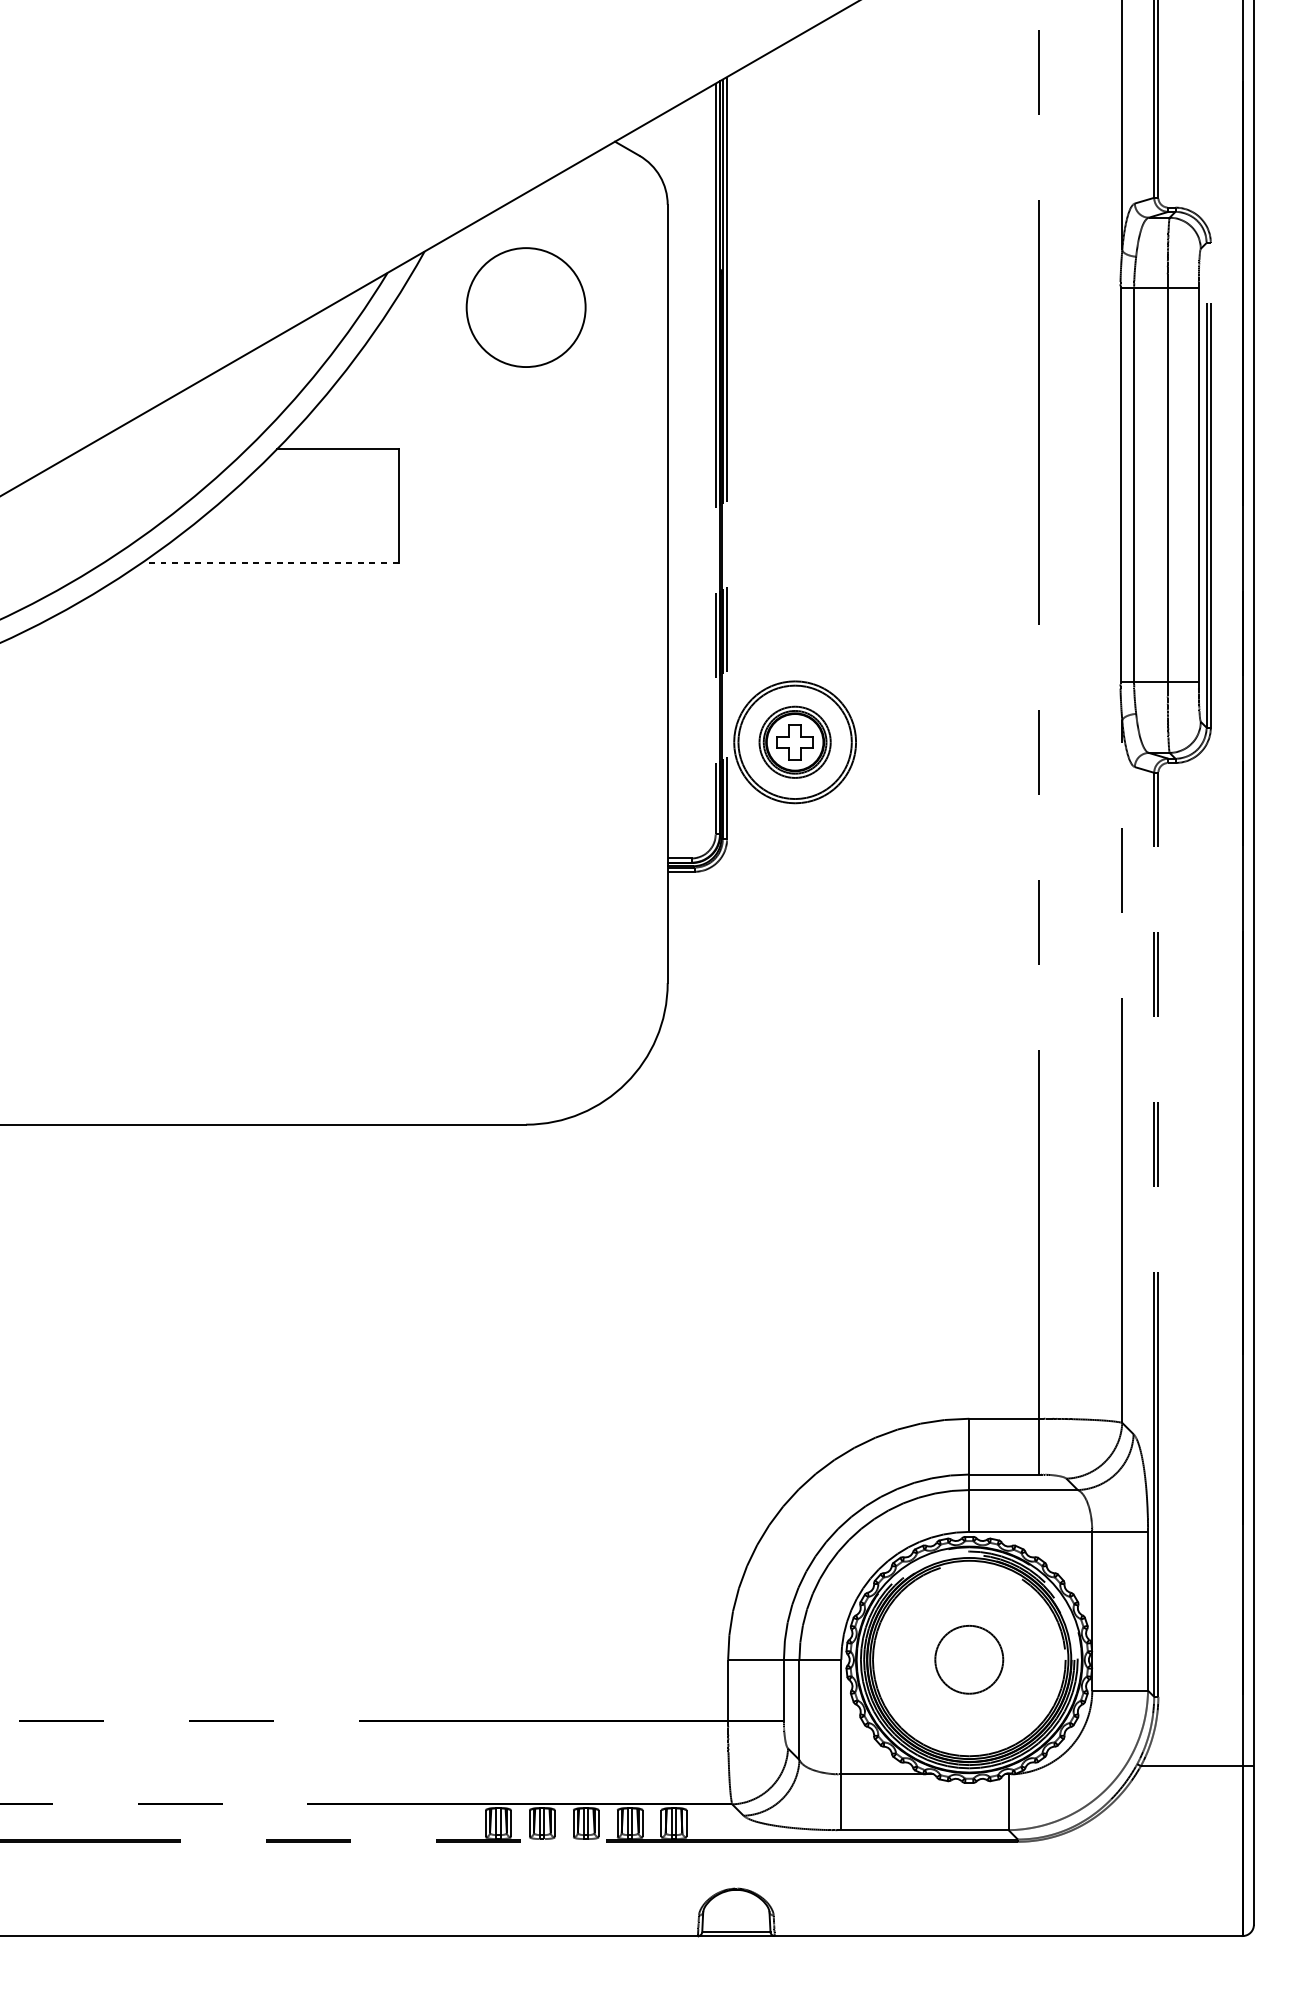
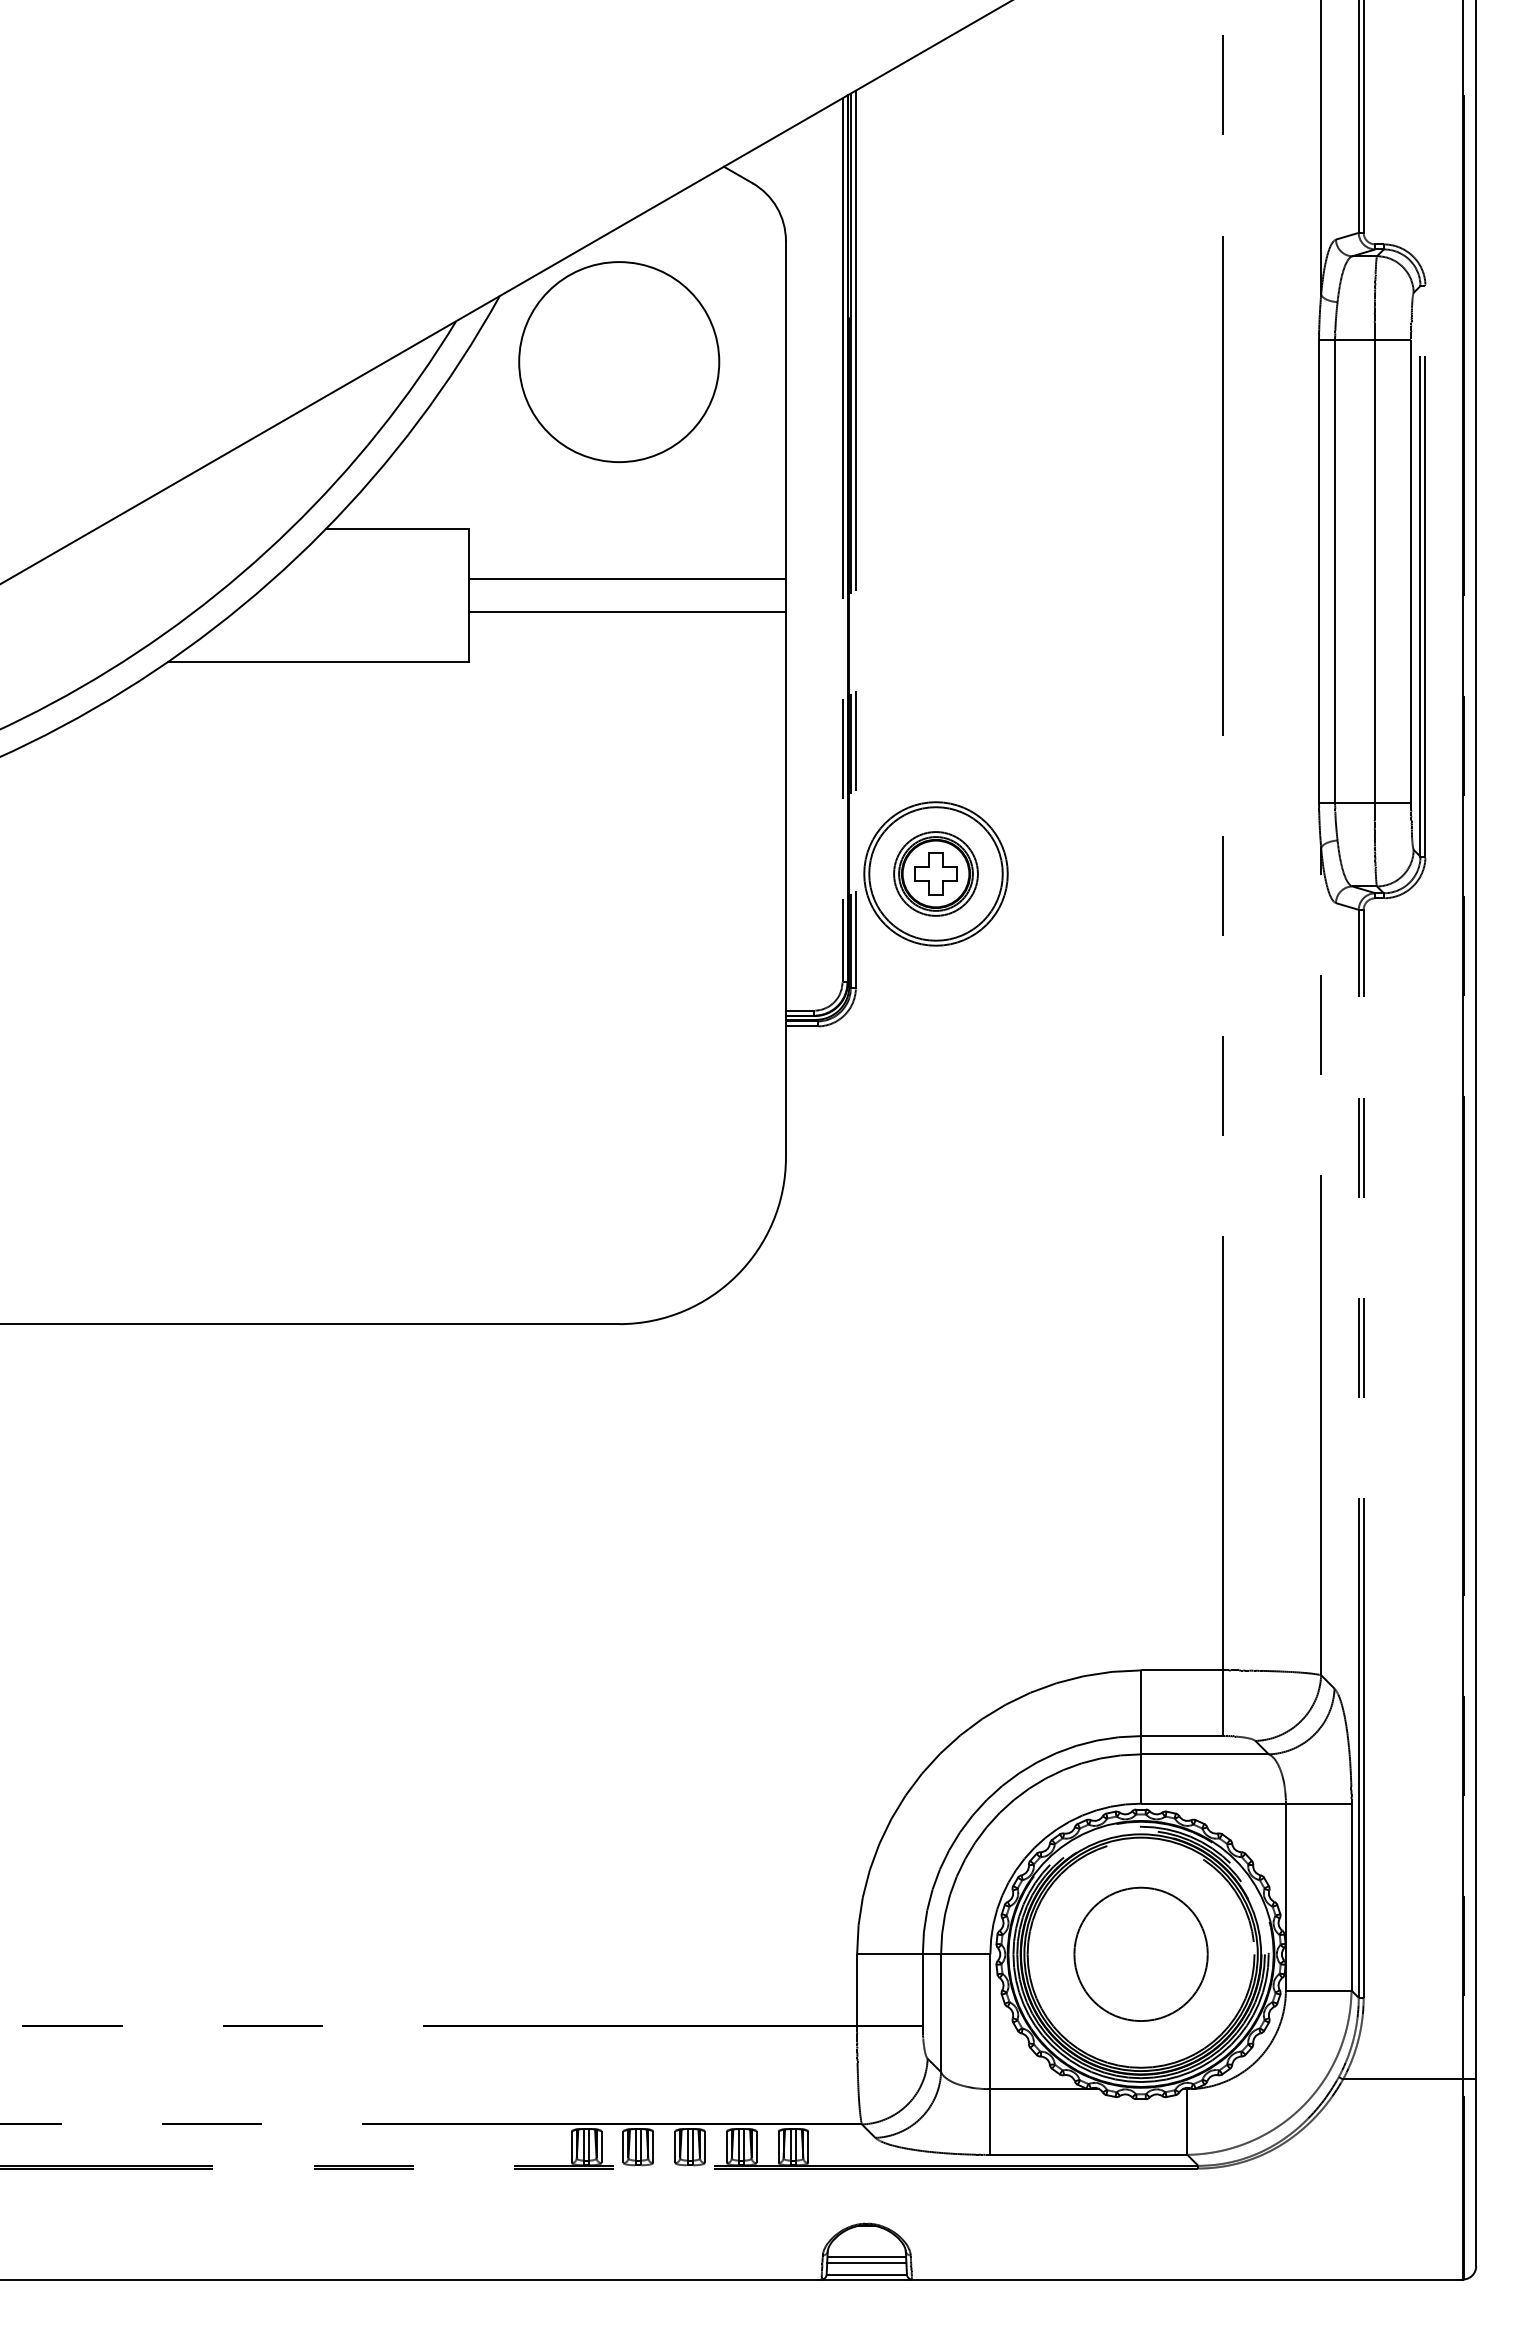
circle: (526, 307) -> (619, 361), size x1.43
line: (533, 491) -> (627, 578), added
line: (533, 520) -> (627, 612), added
line: (270, 562) -> (318, 662), dashed -> solid
circle: (968, 1659) -> (1140, 1953), size x1.67
line: (736, 1916) -> (866, 2256), added
line: (736, 1921) -> (866, 2262), added

